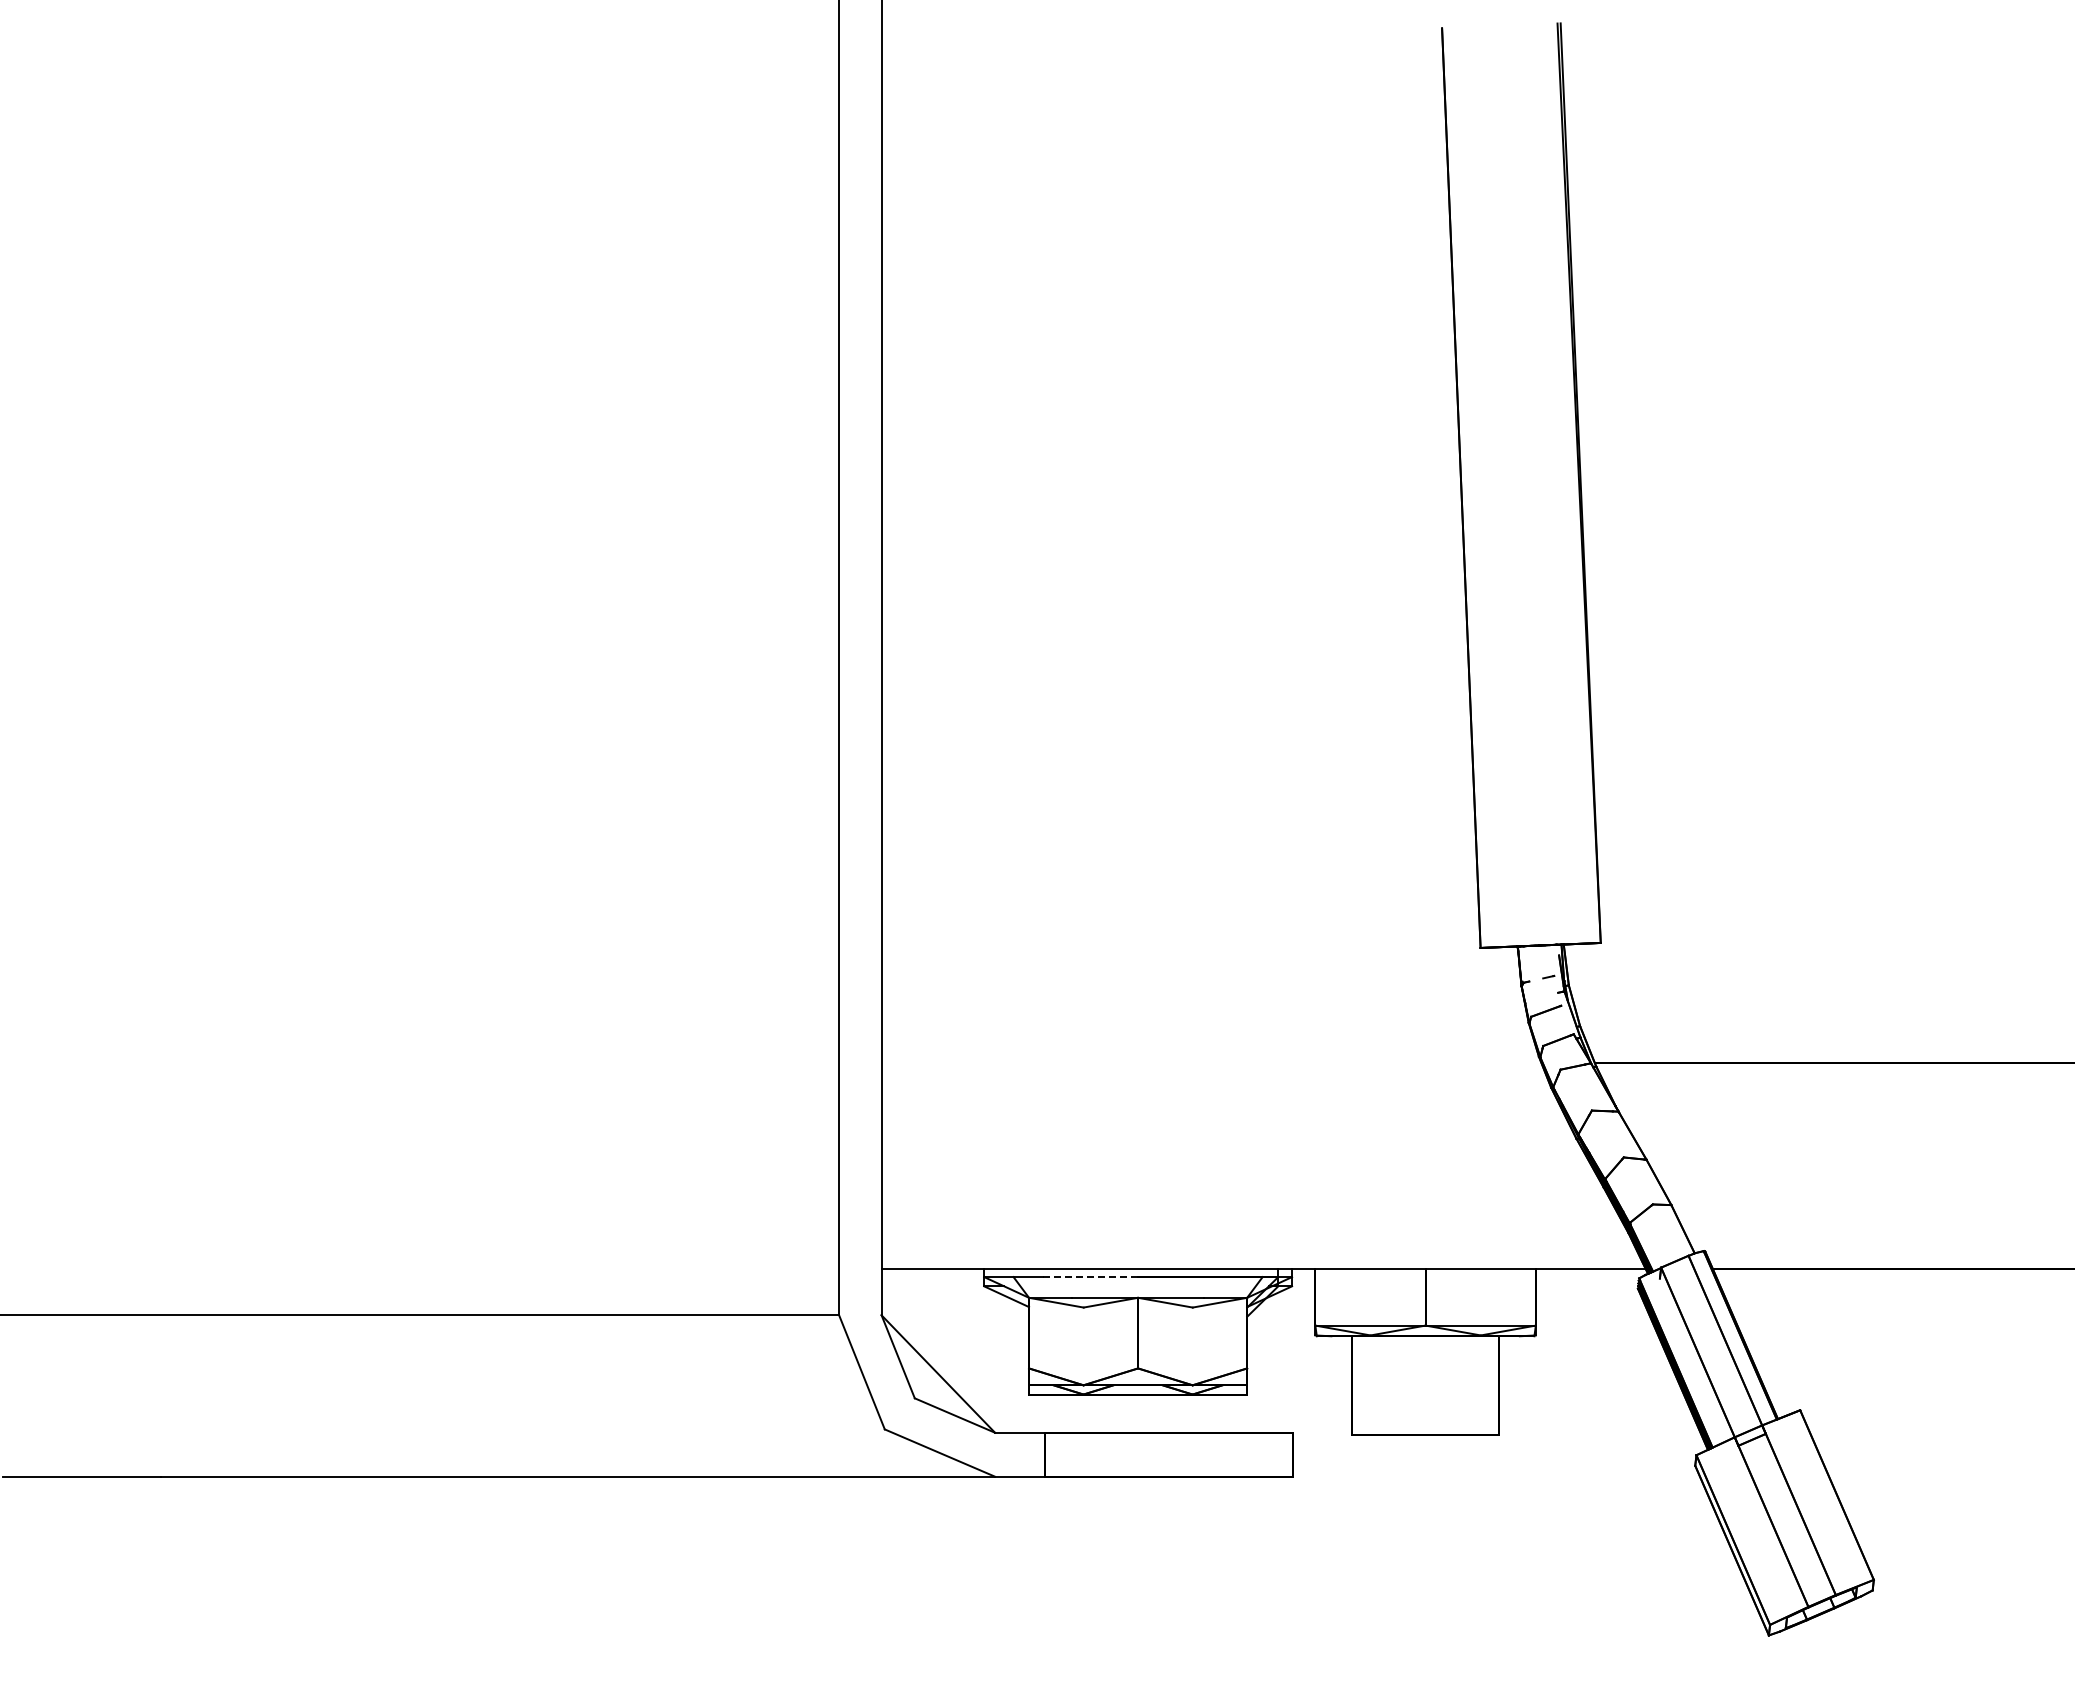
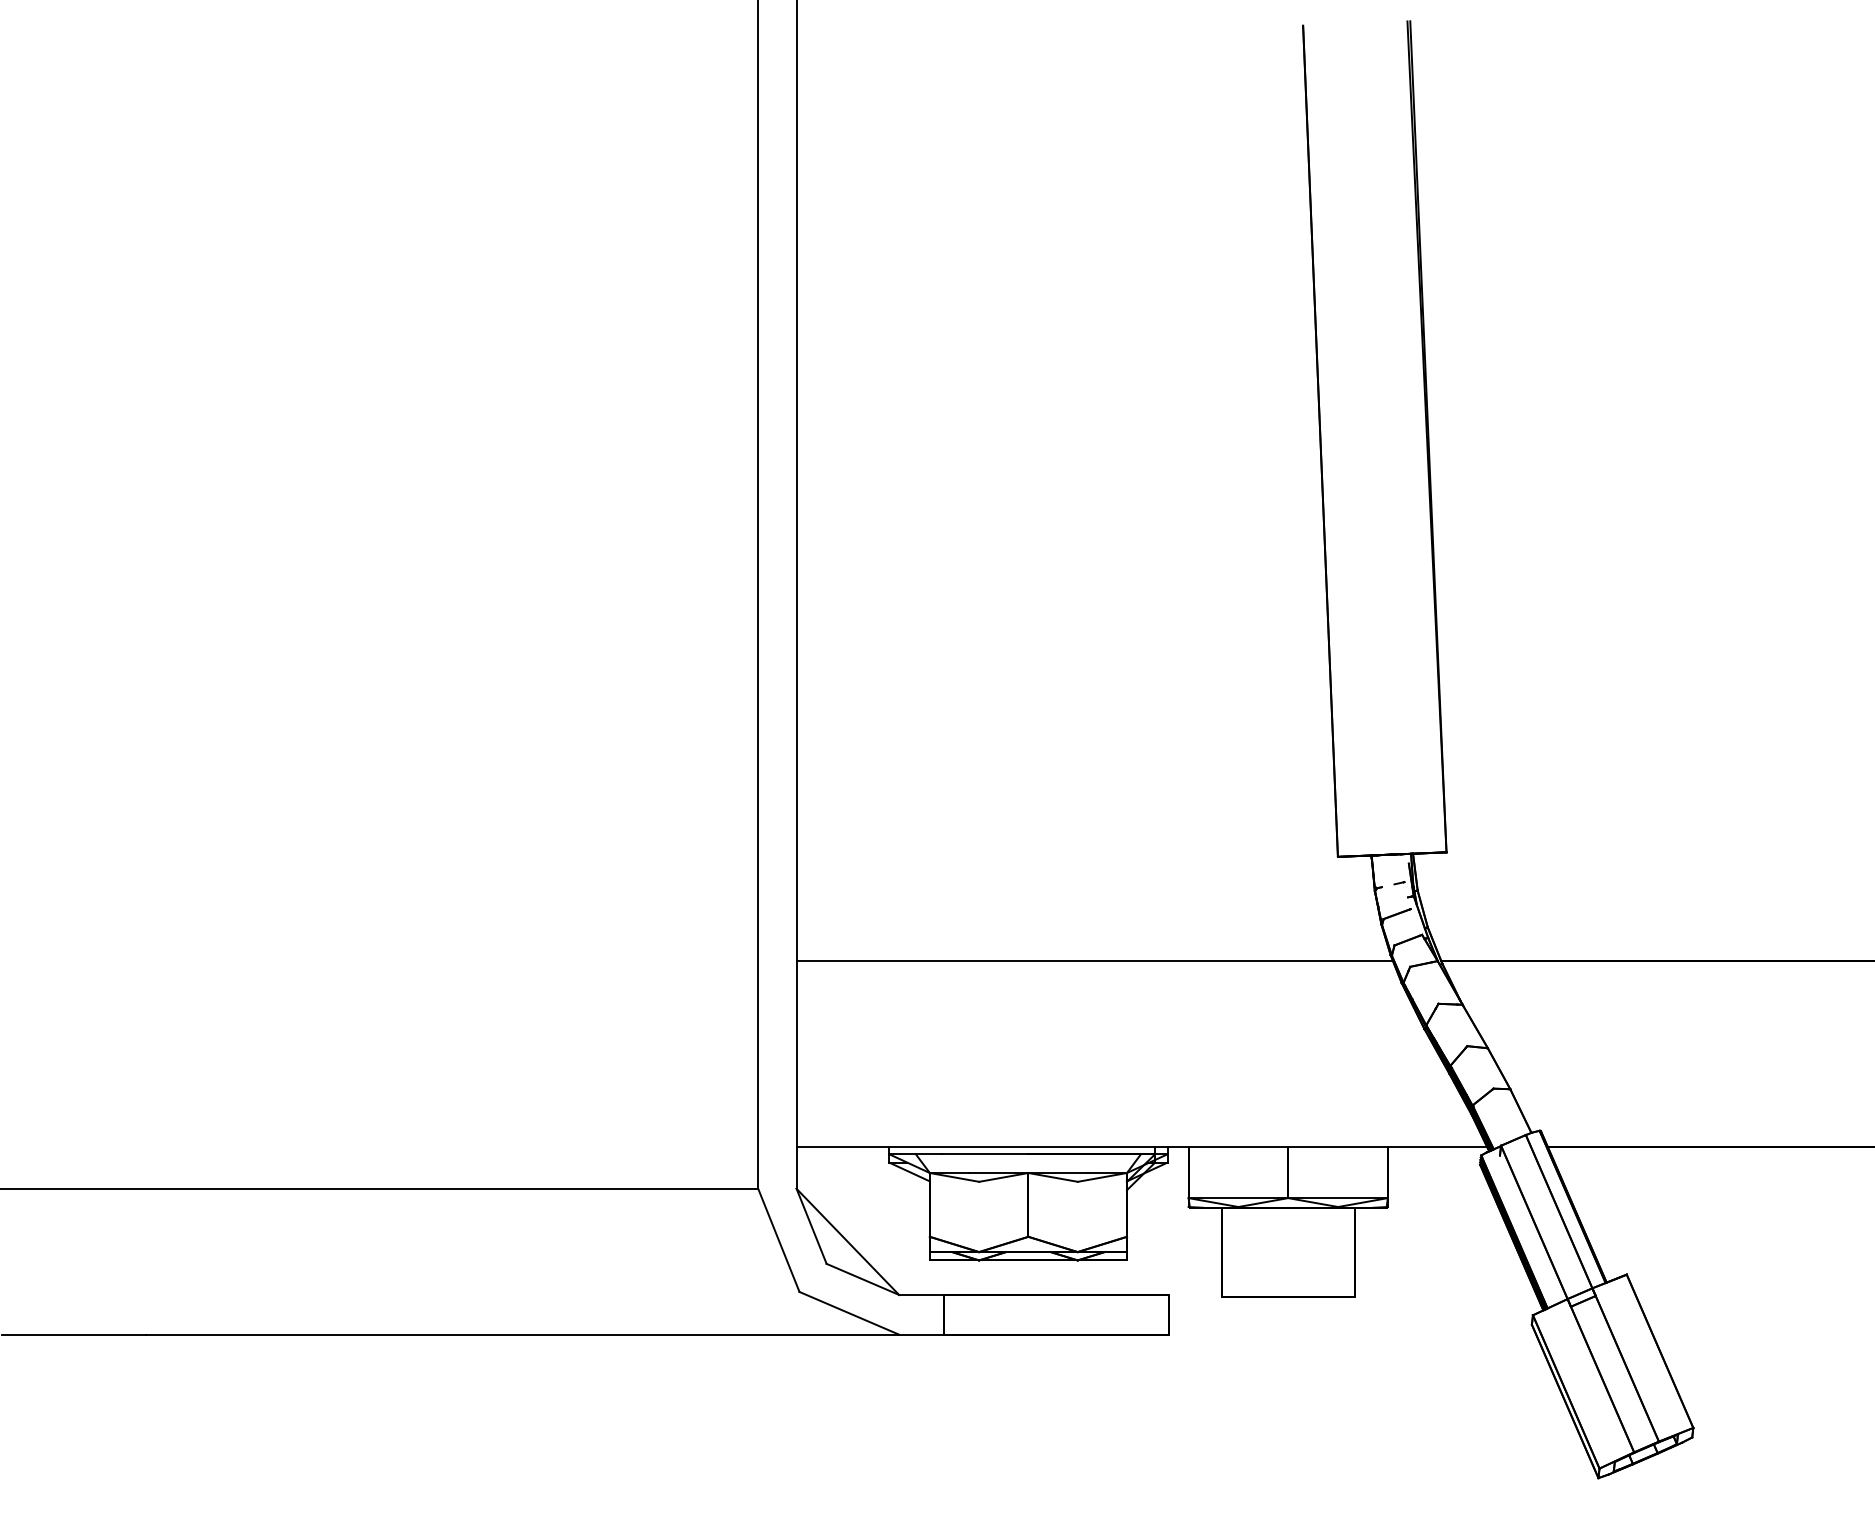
line: (1211, 1063) -> (1094, 961), added
line: (1090, 1277) -> (985, 1154), dashed -> solid

